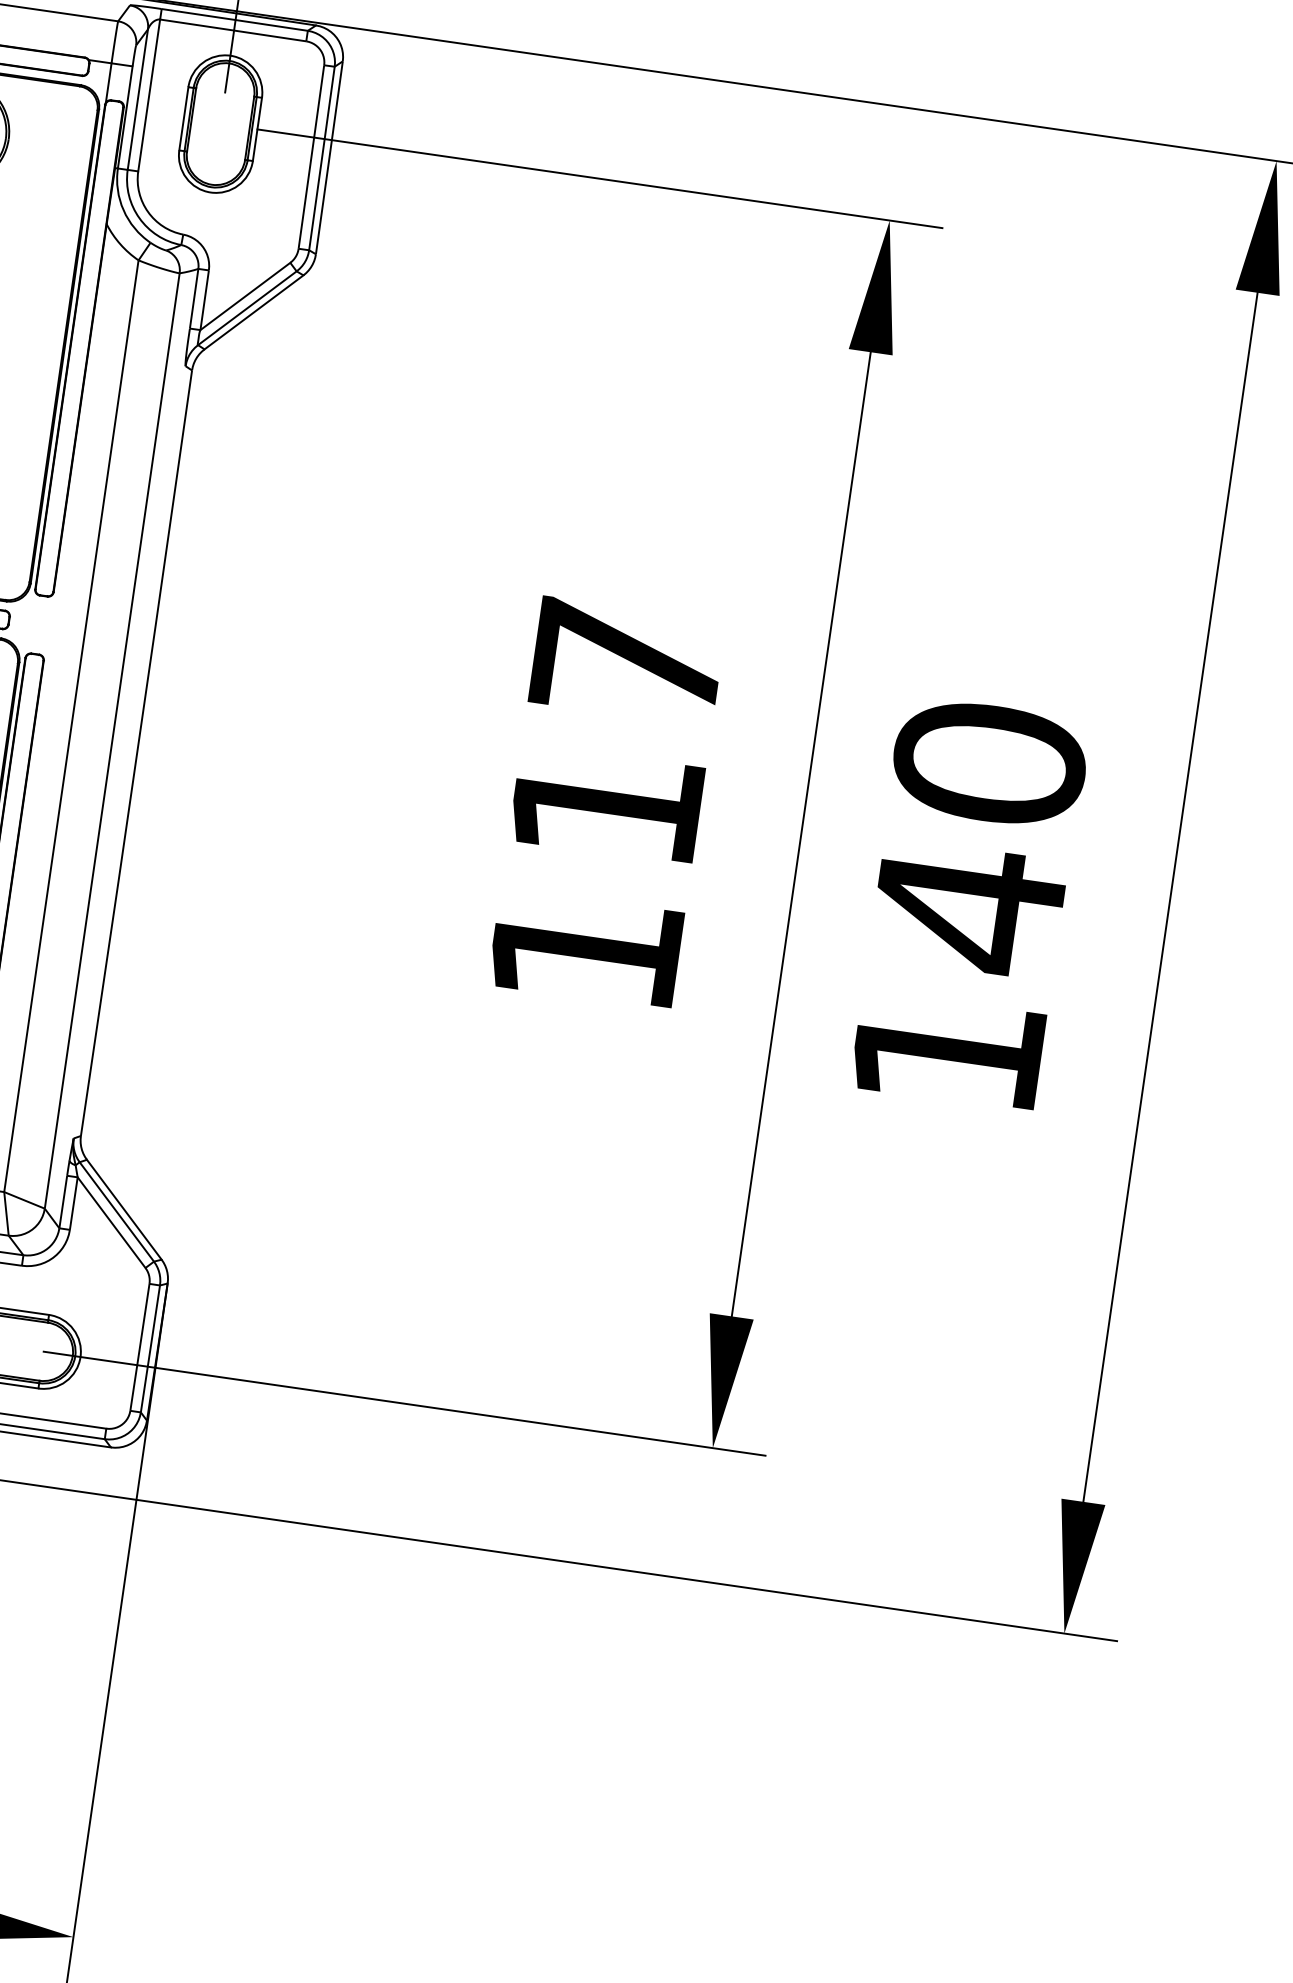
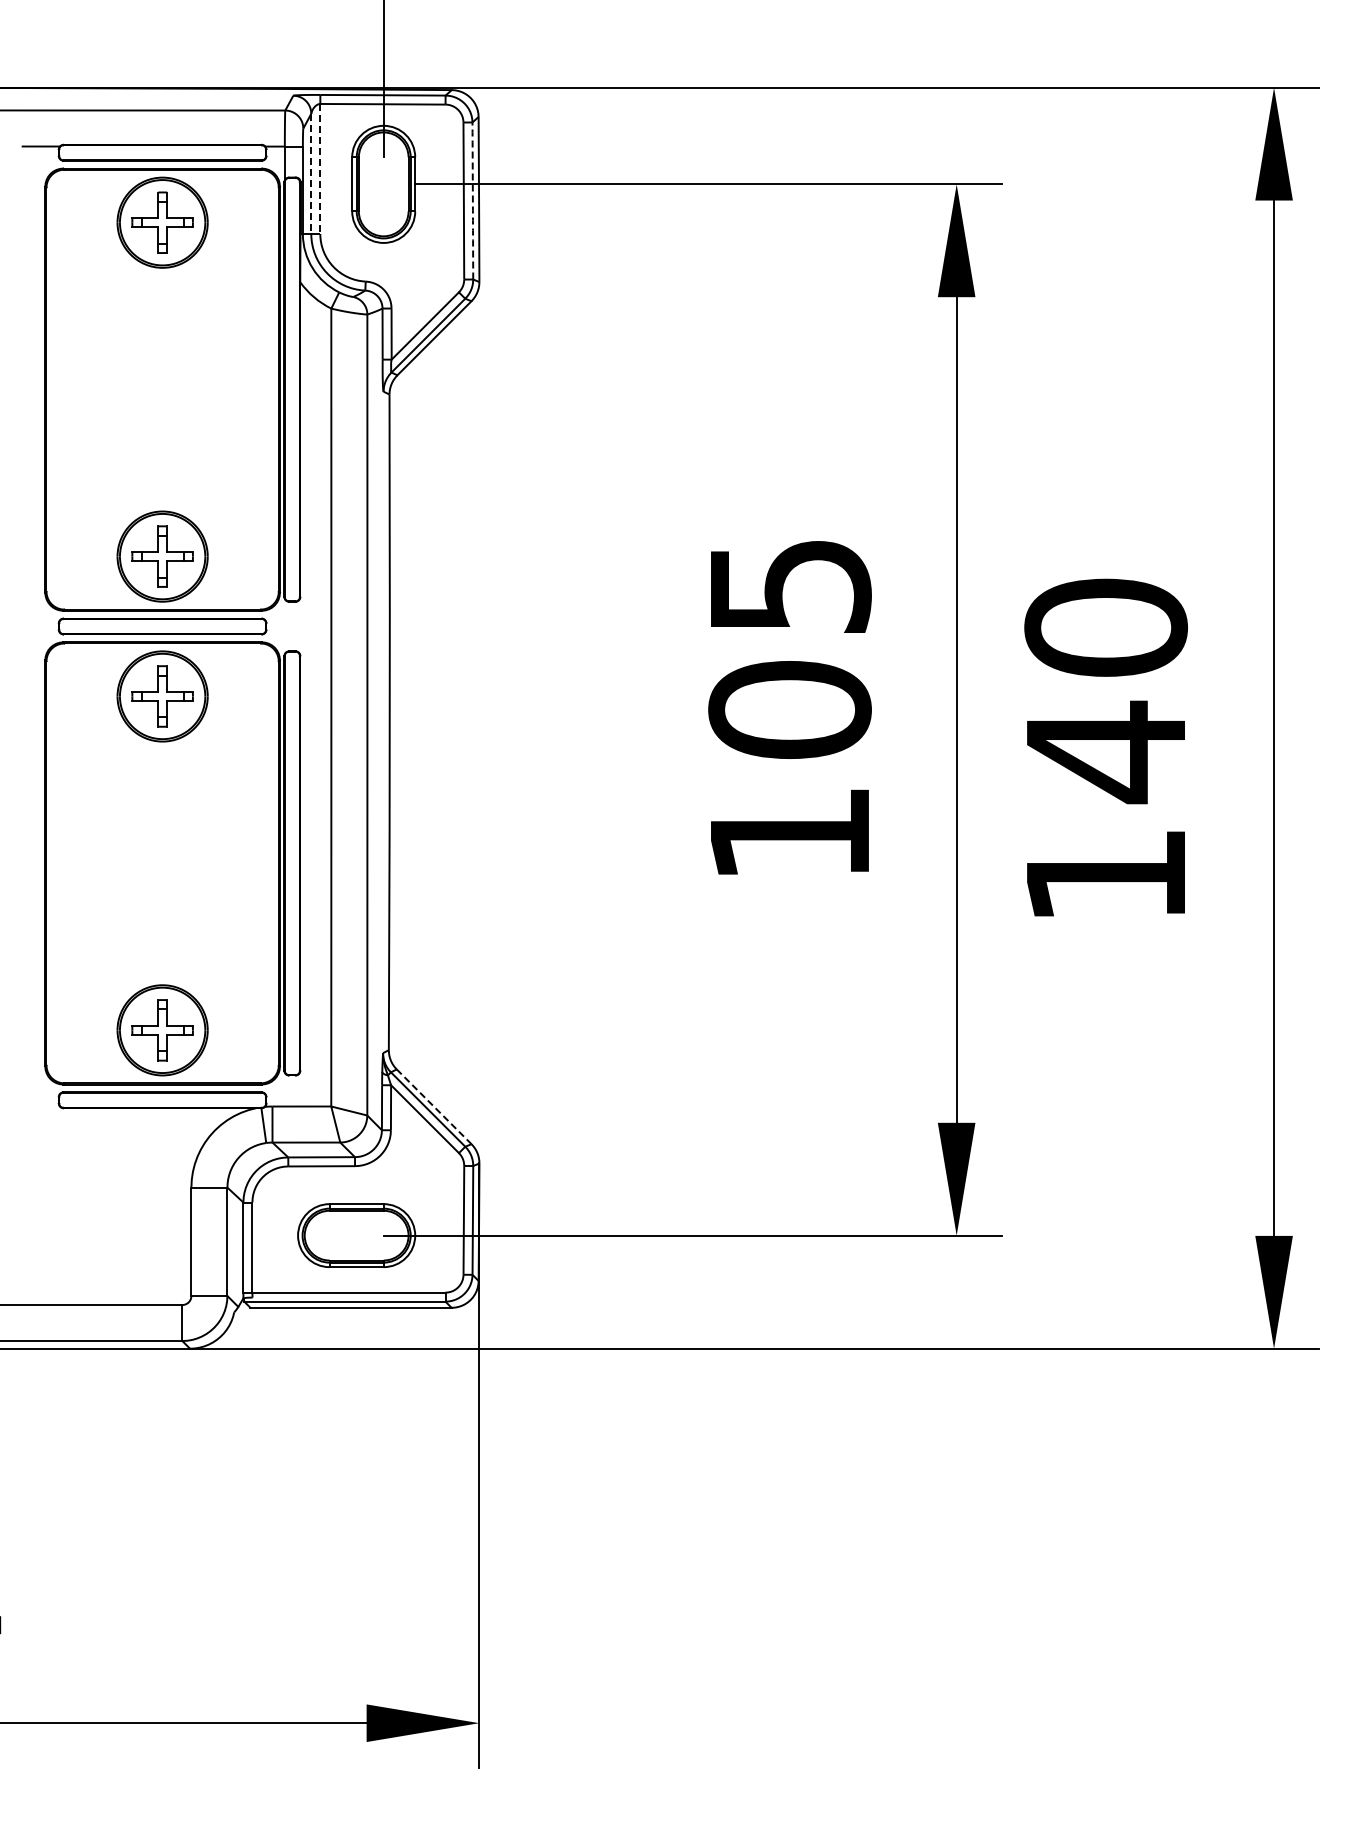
line: (149, 96) -> (320, 169), solid -> dashed
line: (137, 100) -> (311, 174), solid -> dashed
arc: (321, 157) -> (472, 200), solid -> dashed
text: (616, 735) -> (789, 649), 117 -> 105
line: (124, 1209) -> (434, 1106), solid -> dashed

